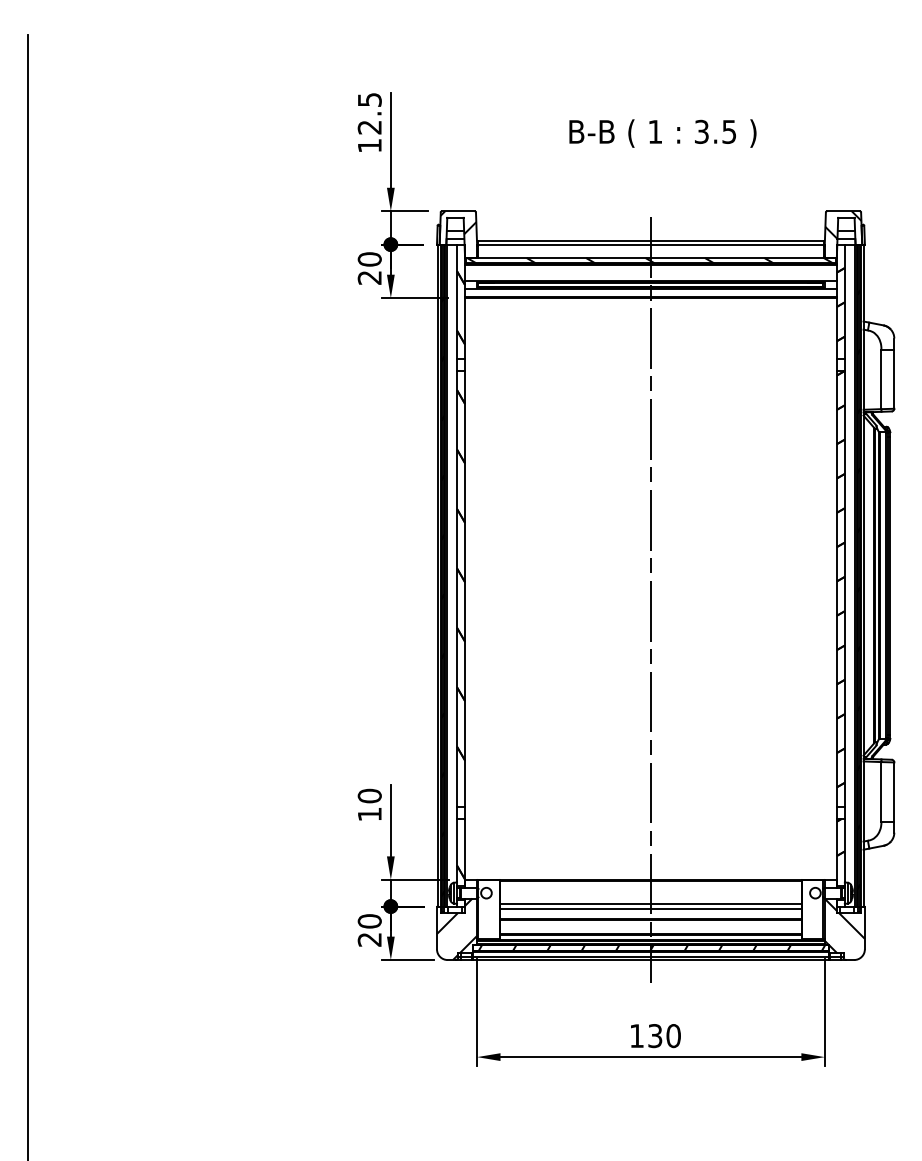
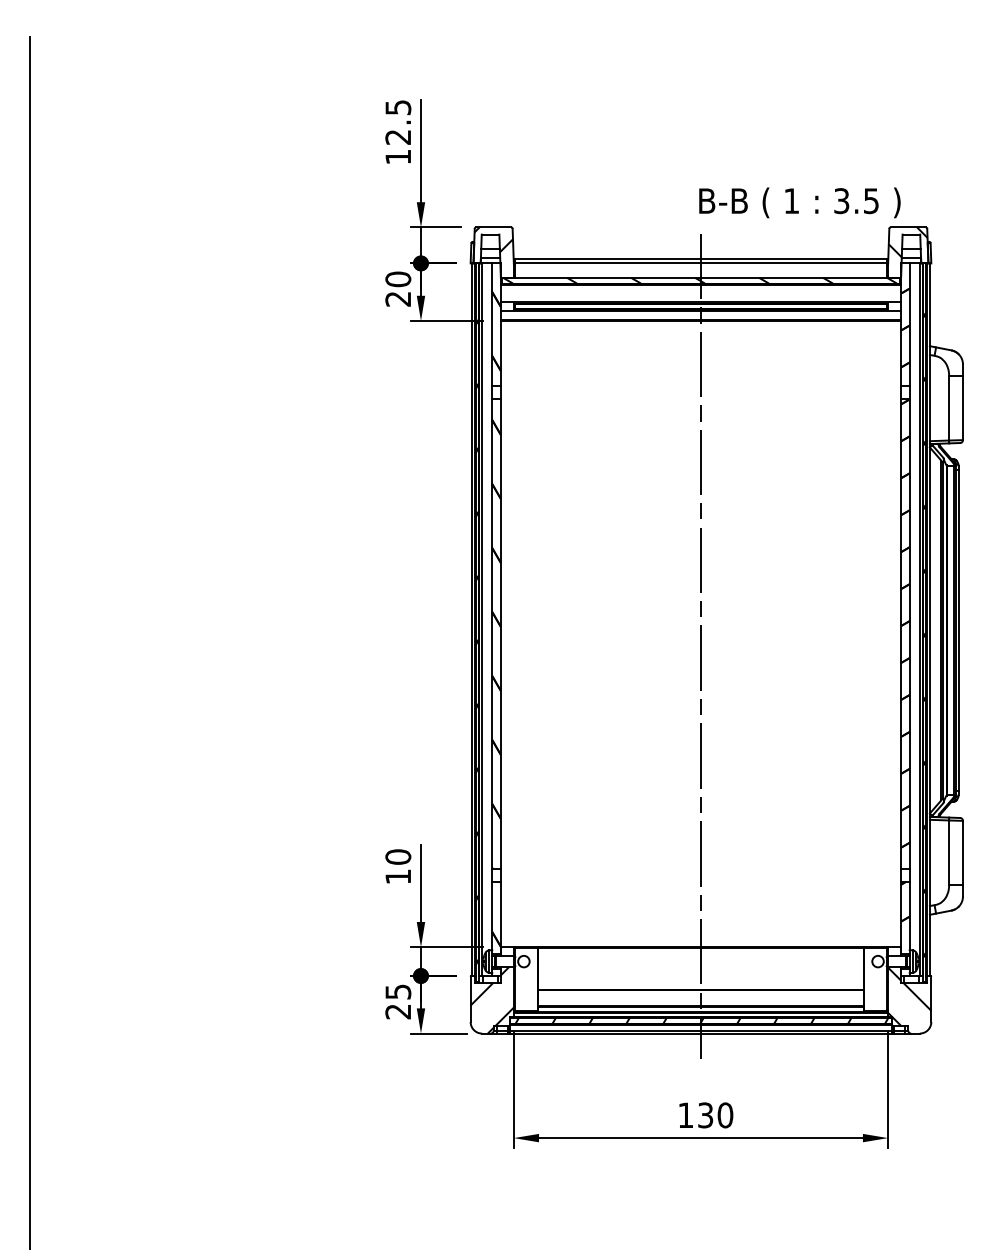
text: (662, 133) -> (799, 202), moved
line: (650, 904) -> (700, 973), removed
line: (650, 908) -> (700, 978), removed
text: (369, 920) -> (398, 991), 20 -> 25

